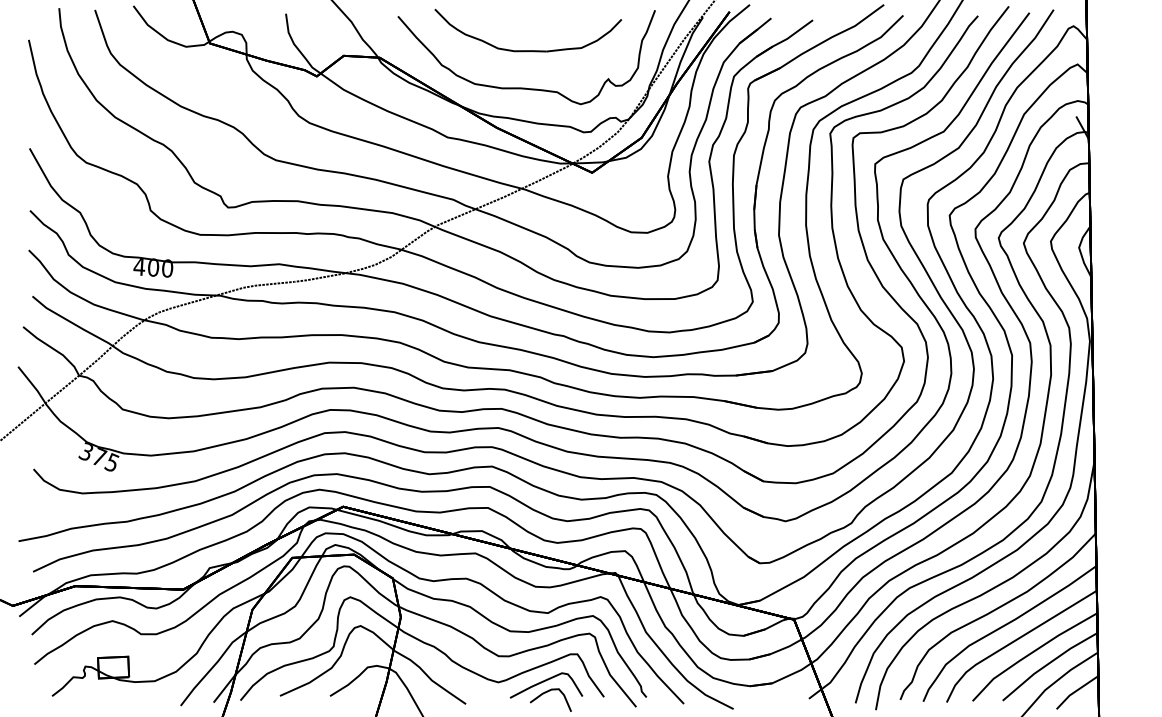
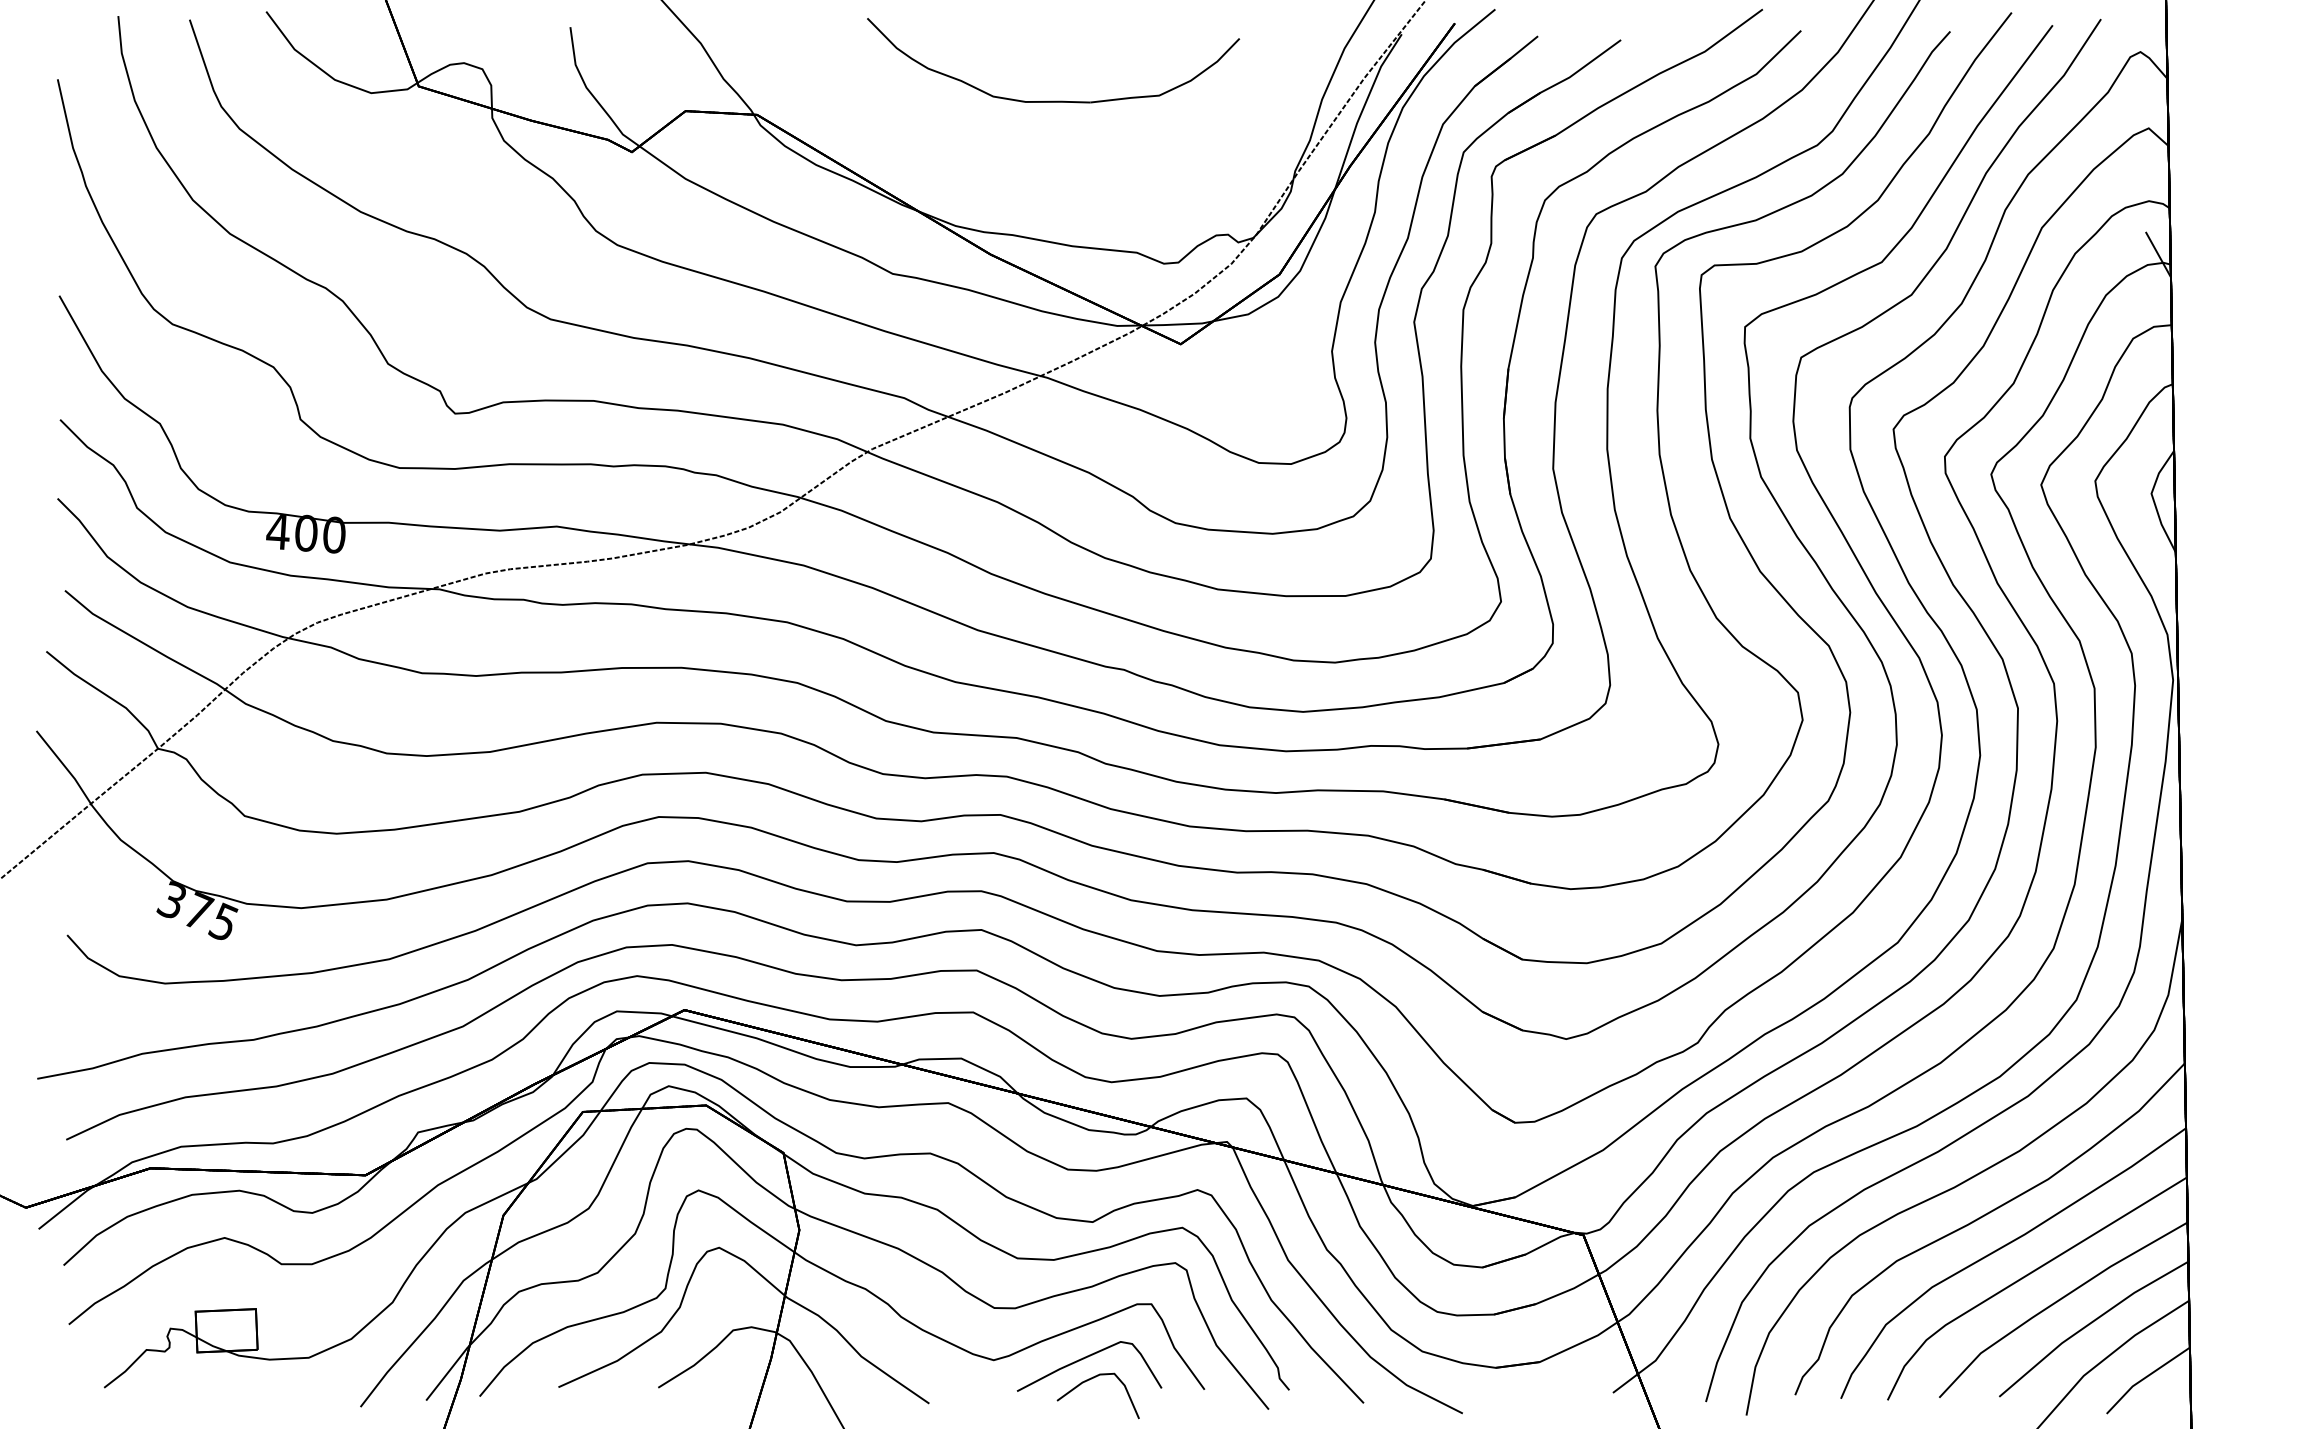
curve: (525, 87) -> (1047, 174), removed

